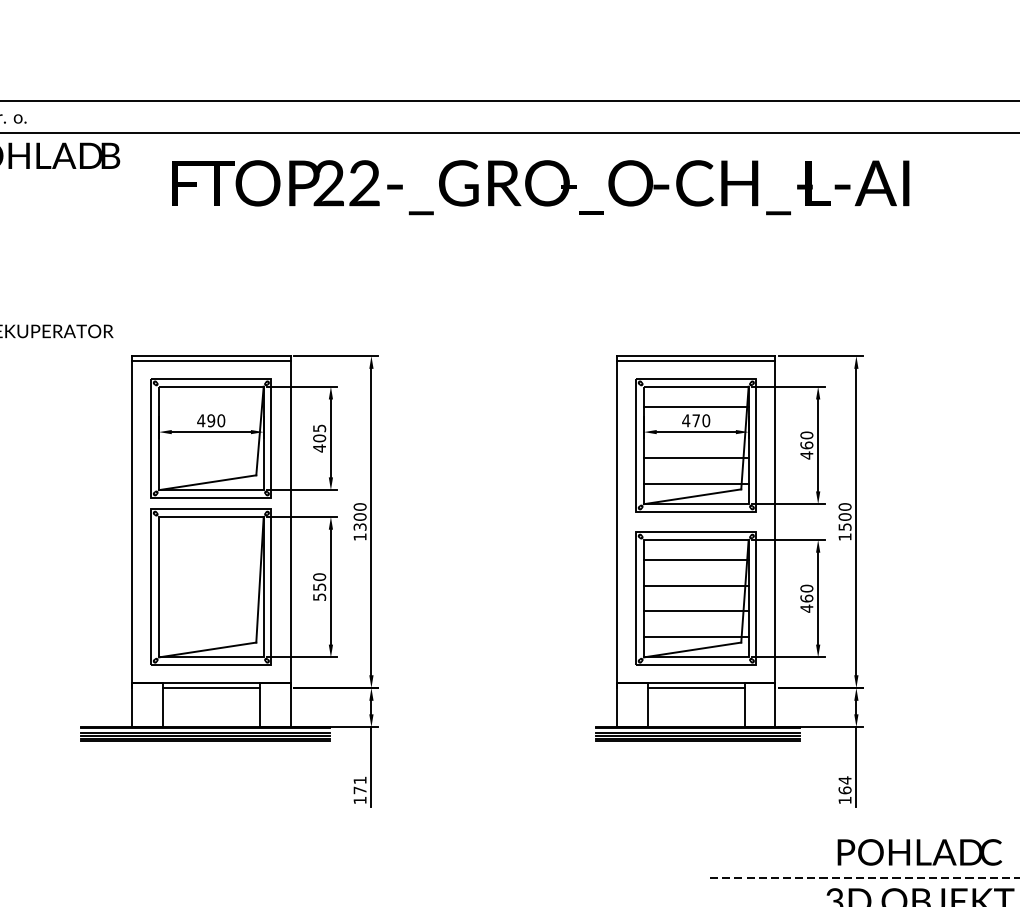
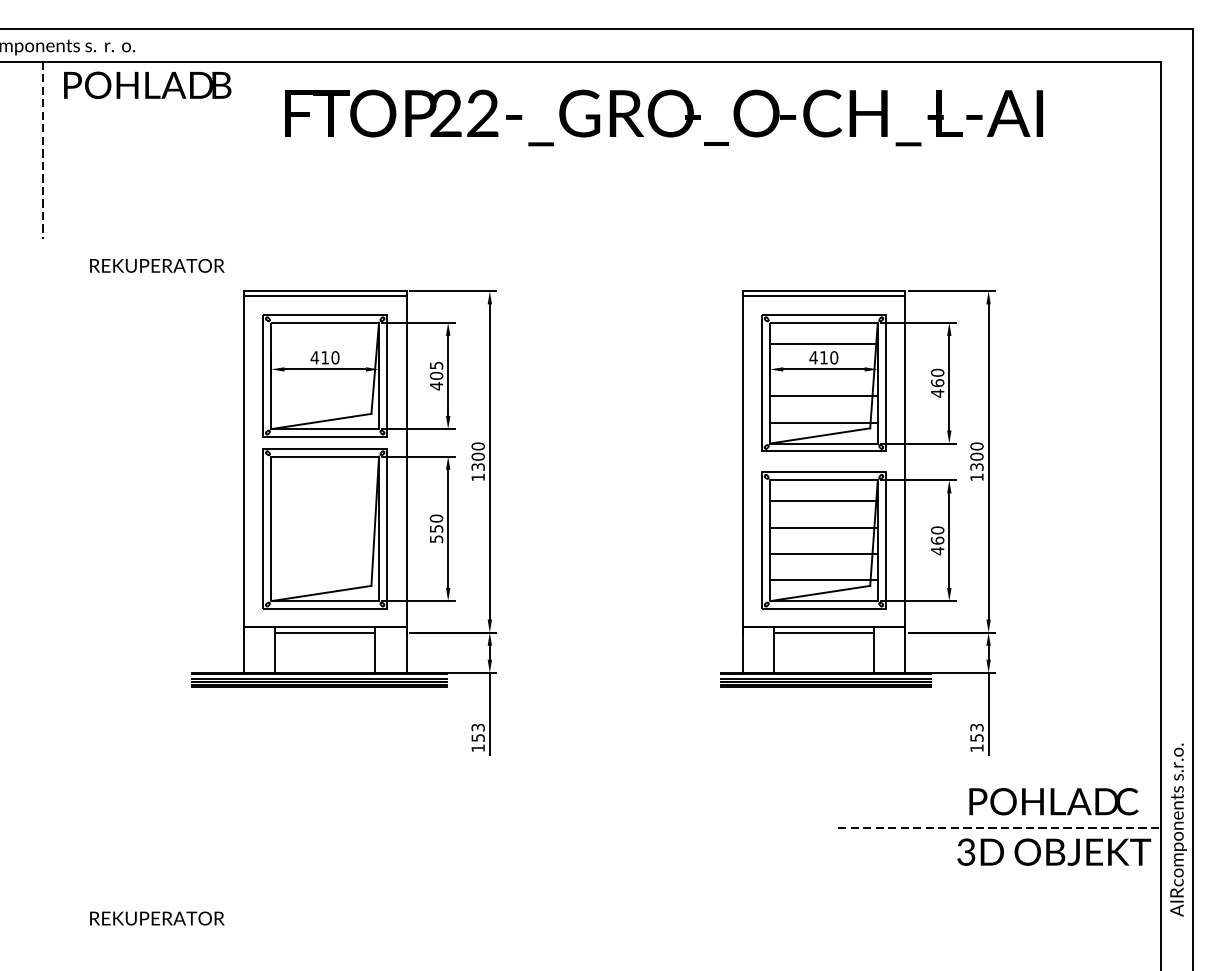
text: (211, 420) -> (325, 357), 490 -> 410
text: (695, 420) -> (823, 357), 470 -> 410
text: (844, 526) -> (976, 466), 1500 -> 1300
text: (359, 785) -> (477, 732), 171 -> 153
text: (844, 785) -> (976, 732), 164 -> 153

